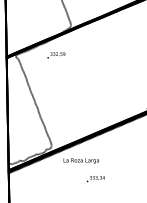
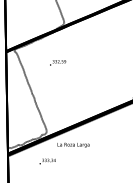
text: (56, 55) -> (58, 62), moved
text: (95, 178) -> (47, 161), moved

